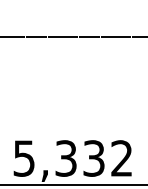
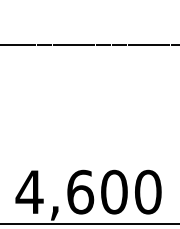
text: (72, 157) -> (88, 191), 5,332 -> 4,600

